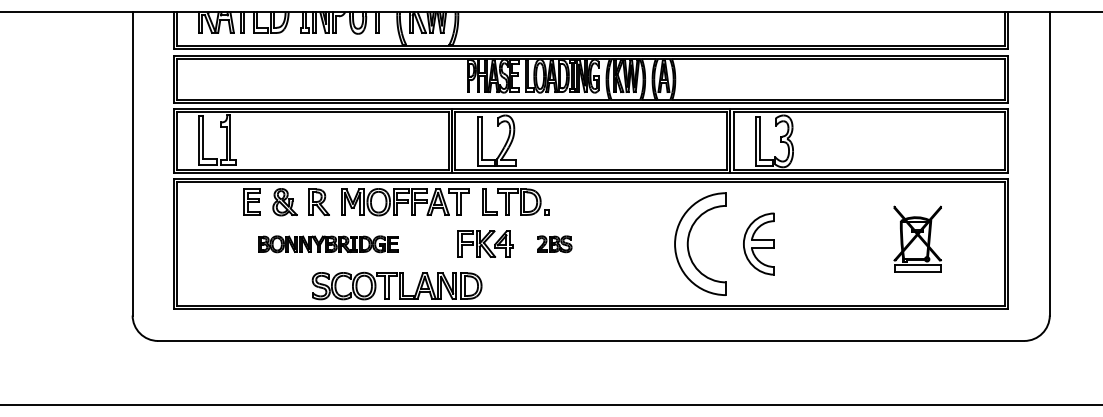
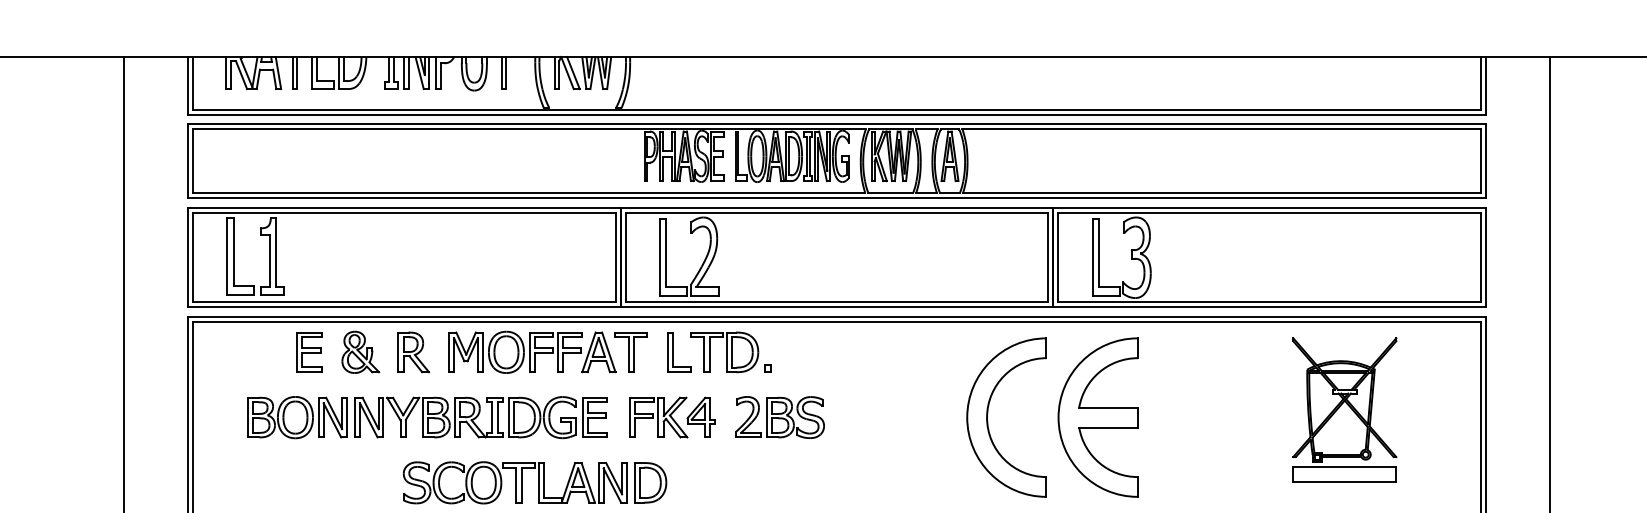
part: (917, 238) -> (1344, 408), size x1.43
part: (758, 243) -> (1097, 416), size x1.67
part: (328, 244) -> (428, 418), size x1.67
part: (554, 244) -> (779, 418), size x1.67

